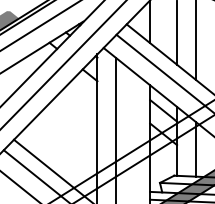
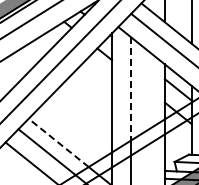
line: (116, 109) -> (131, 88), solid -> dashed
line: (44, 163) -> (59, 142), solid -> dashed

